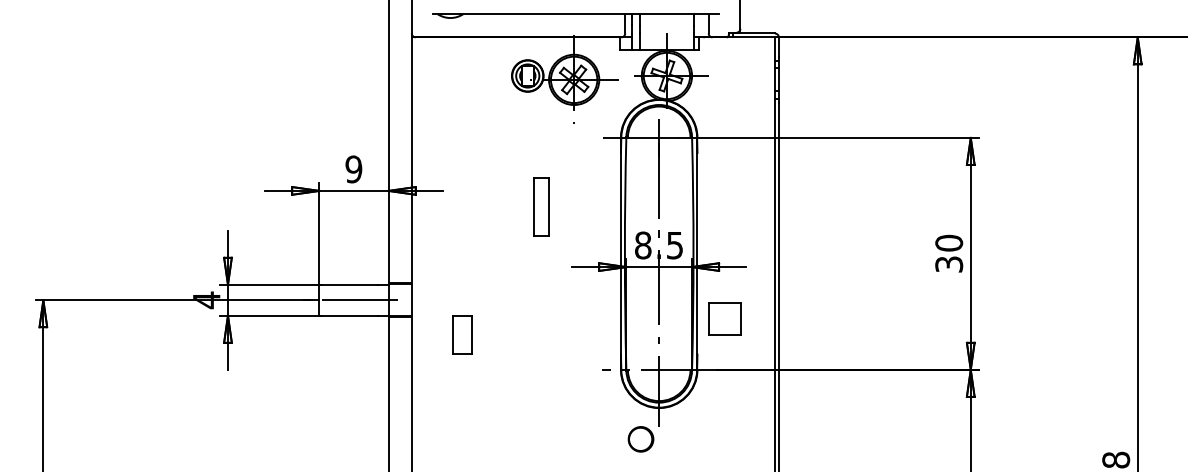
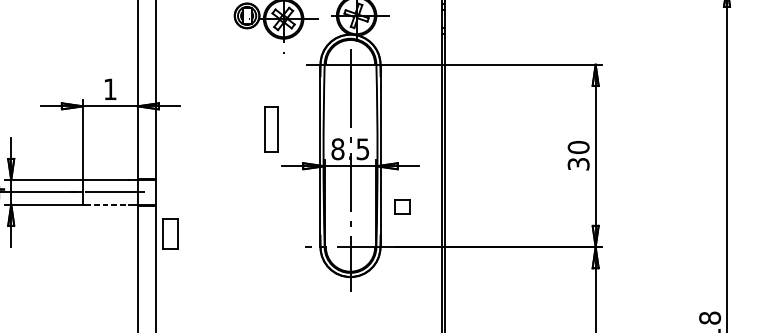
text: (353, 169) -> (109, 89), 9 -> 1
part: (541, 206) -> (271, 128), moved
line: (350, 315) -> (107, 204), solid -> dashed
part: (724, 318) -> (401, 206), size x0.6
part: (462, 334) -> (170, 233), moved
part: (640, 439) -> (335, 301), removed

